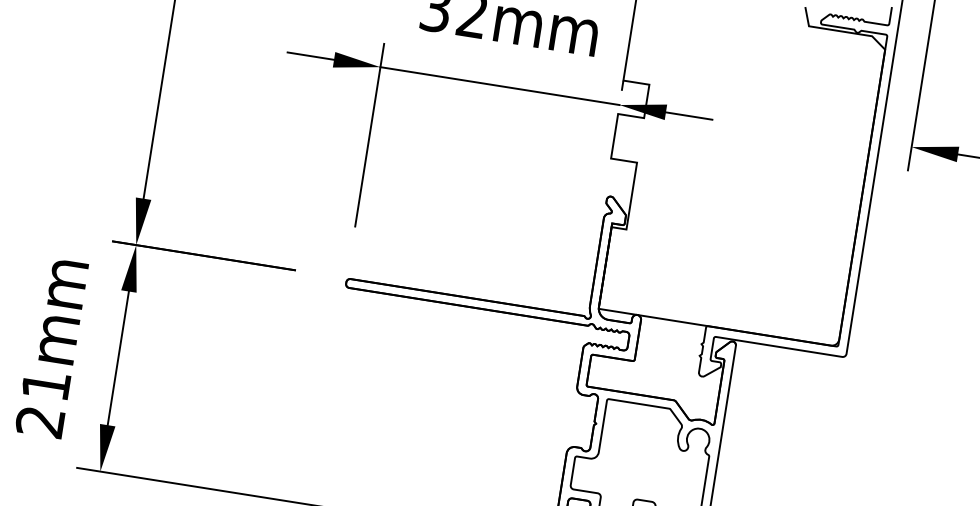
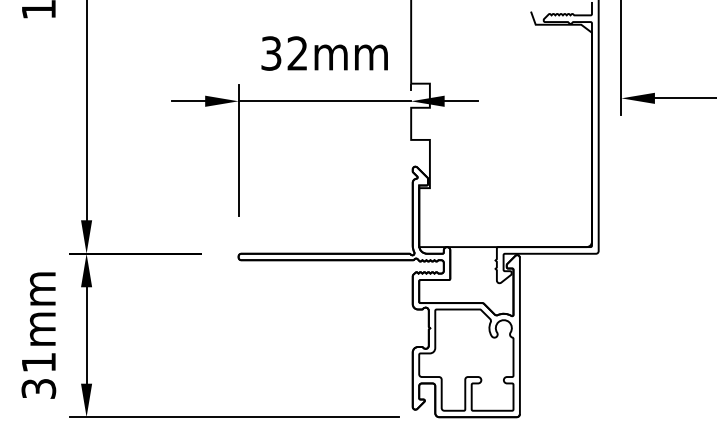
text: (40, 421) -> (38, 388), 21mm -> 31mm

